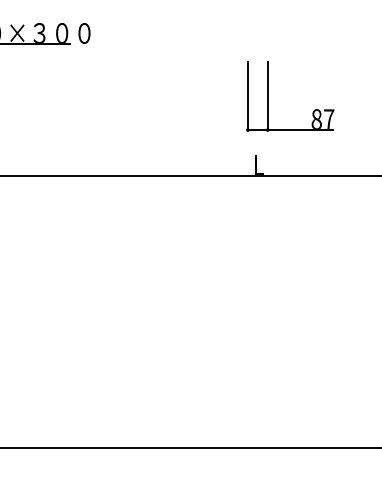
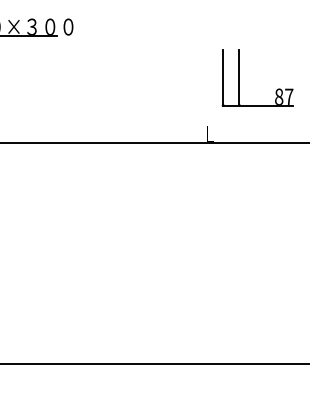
part: (267, 95) -> (239, 77), moved

